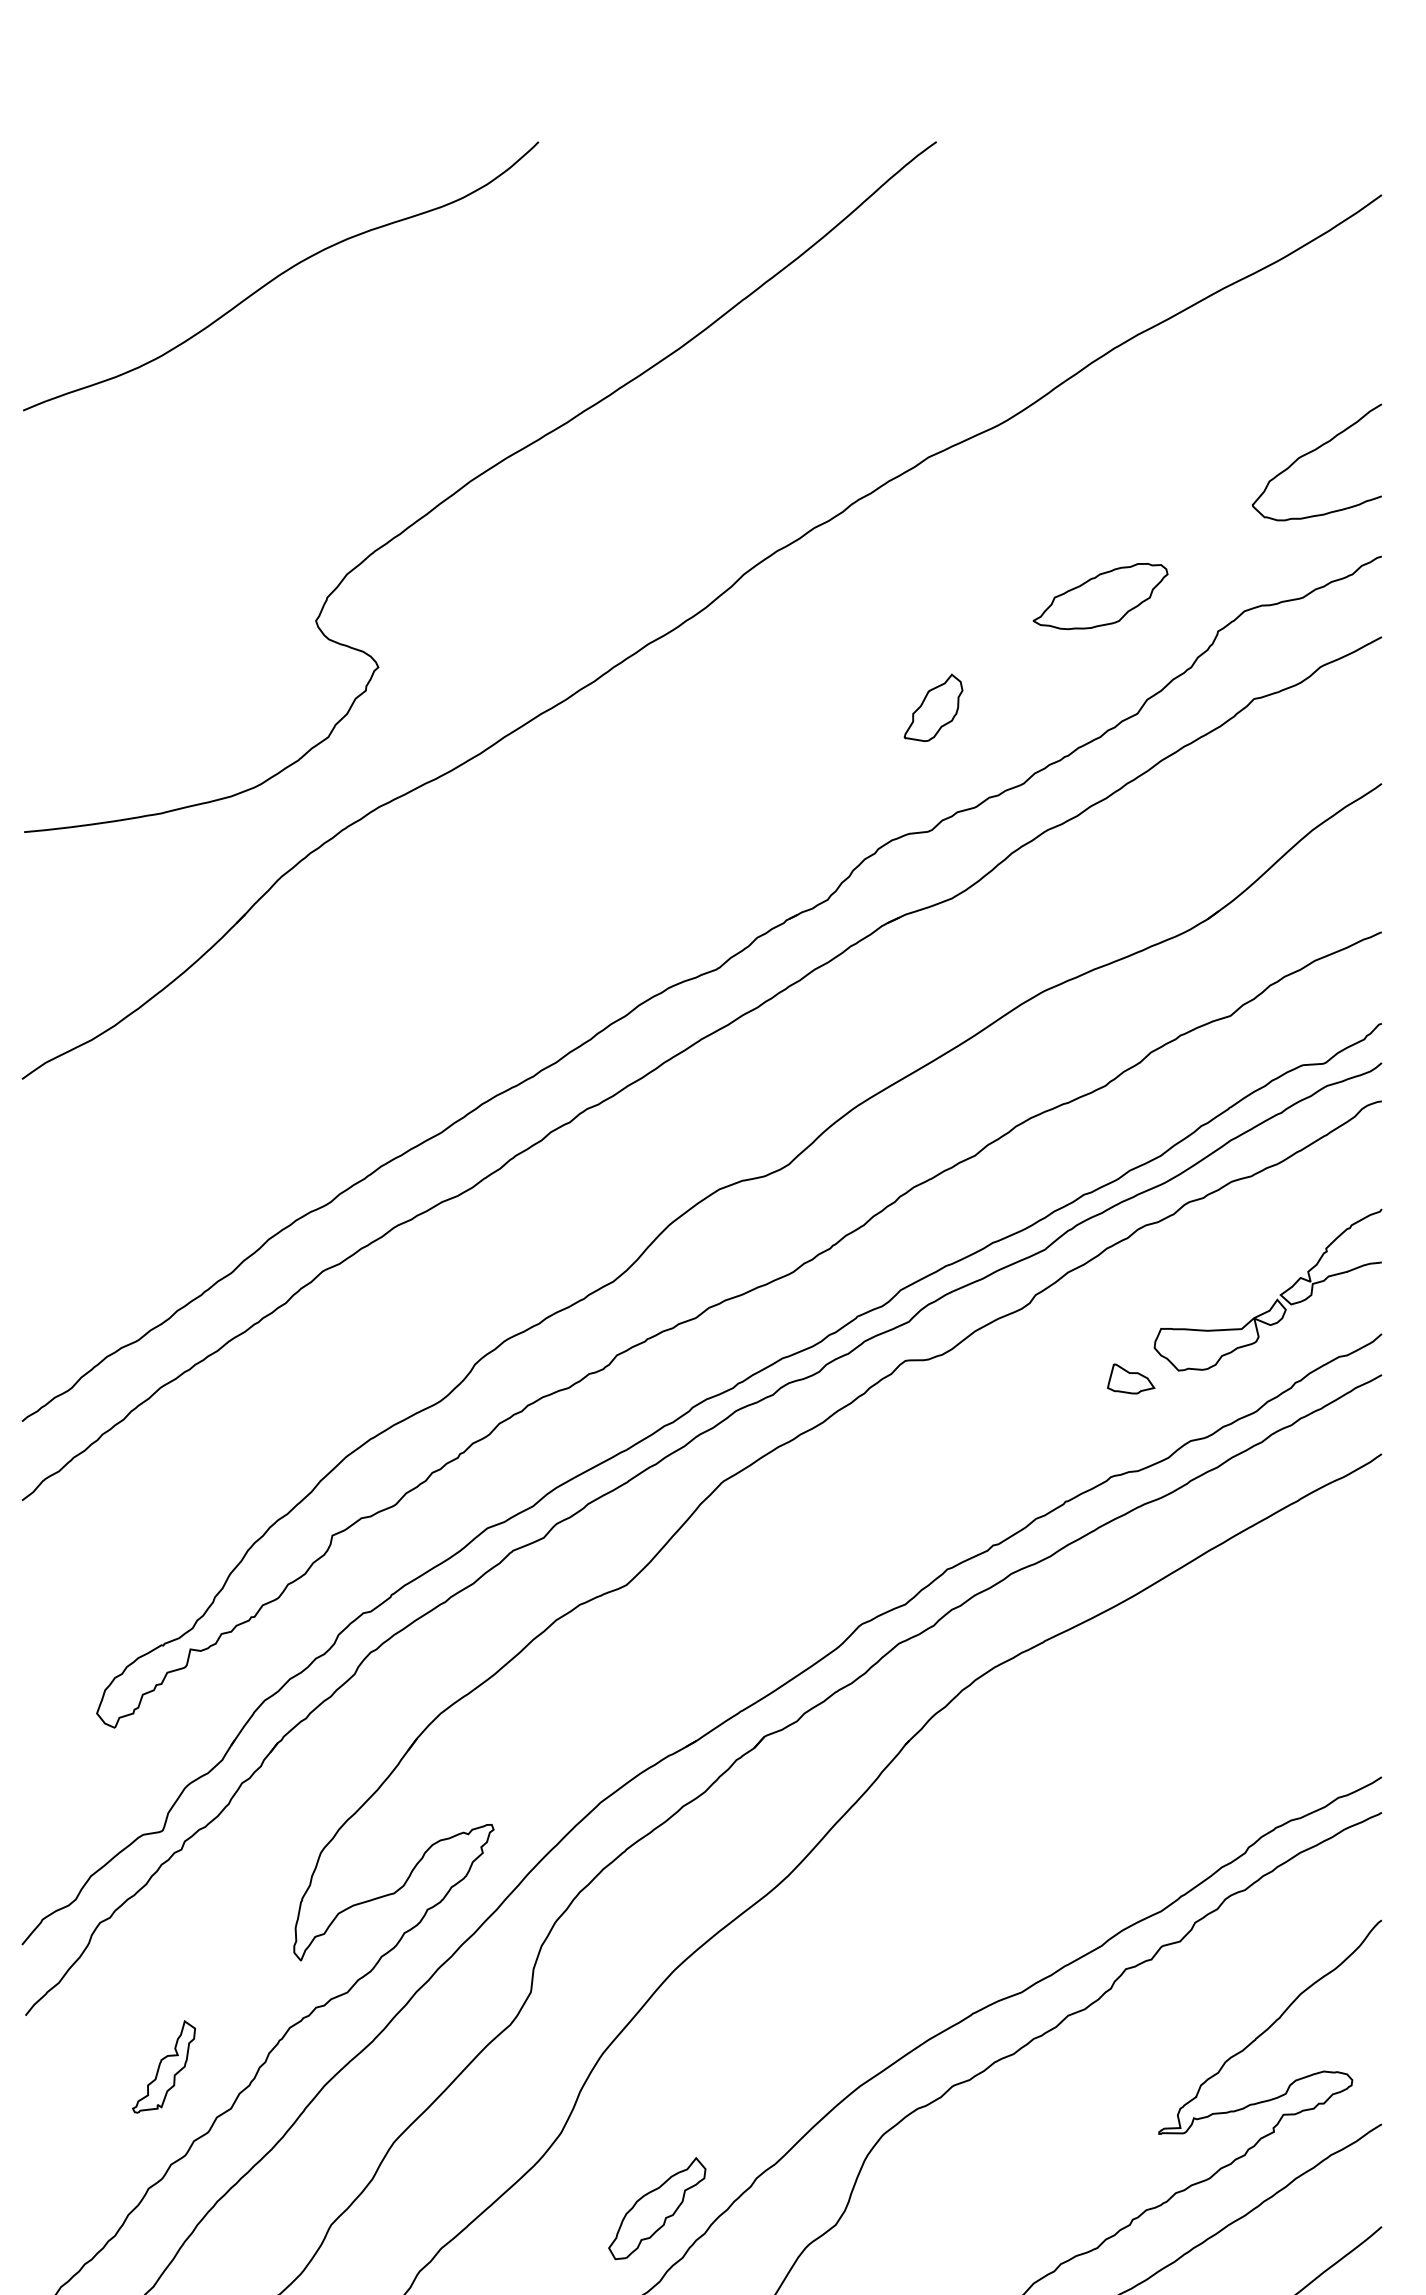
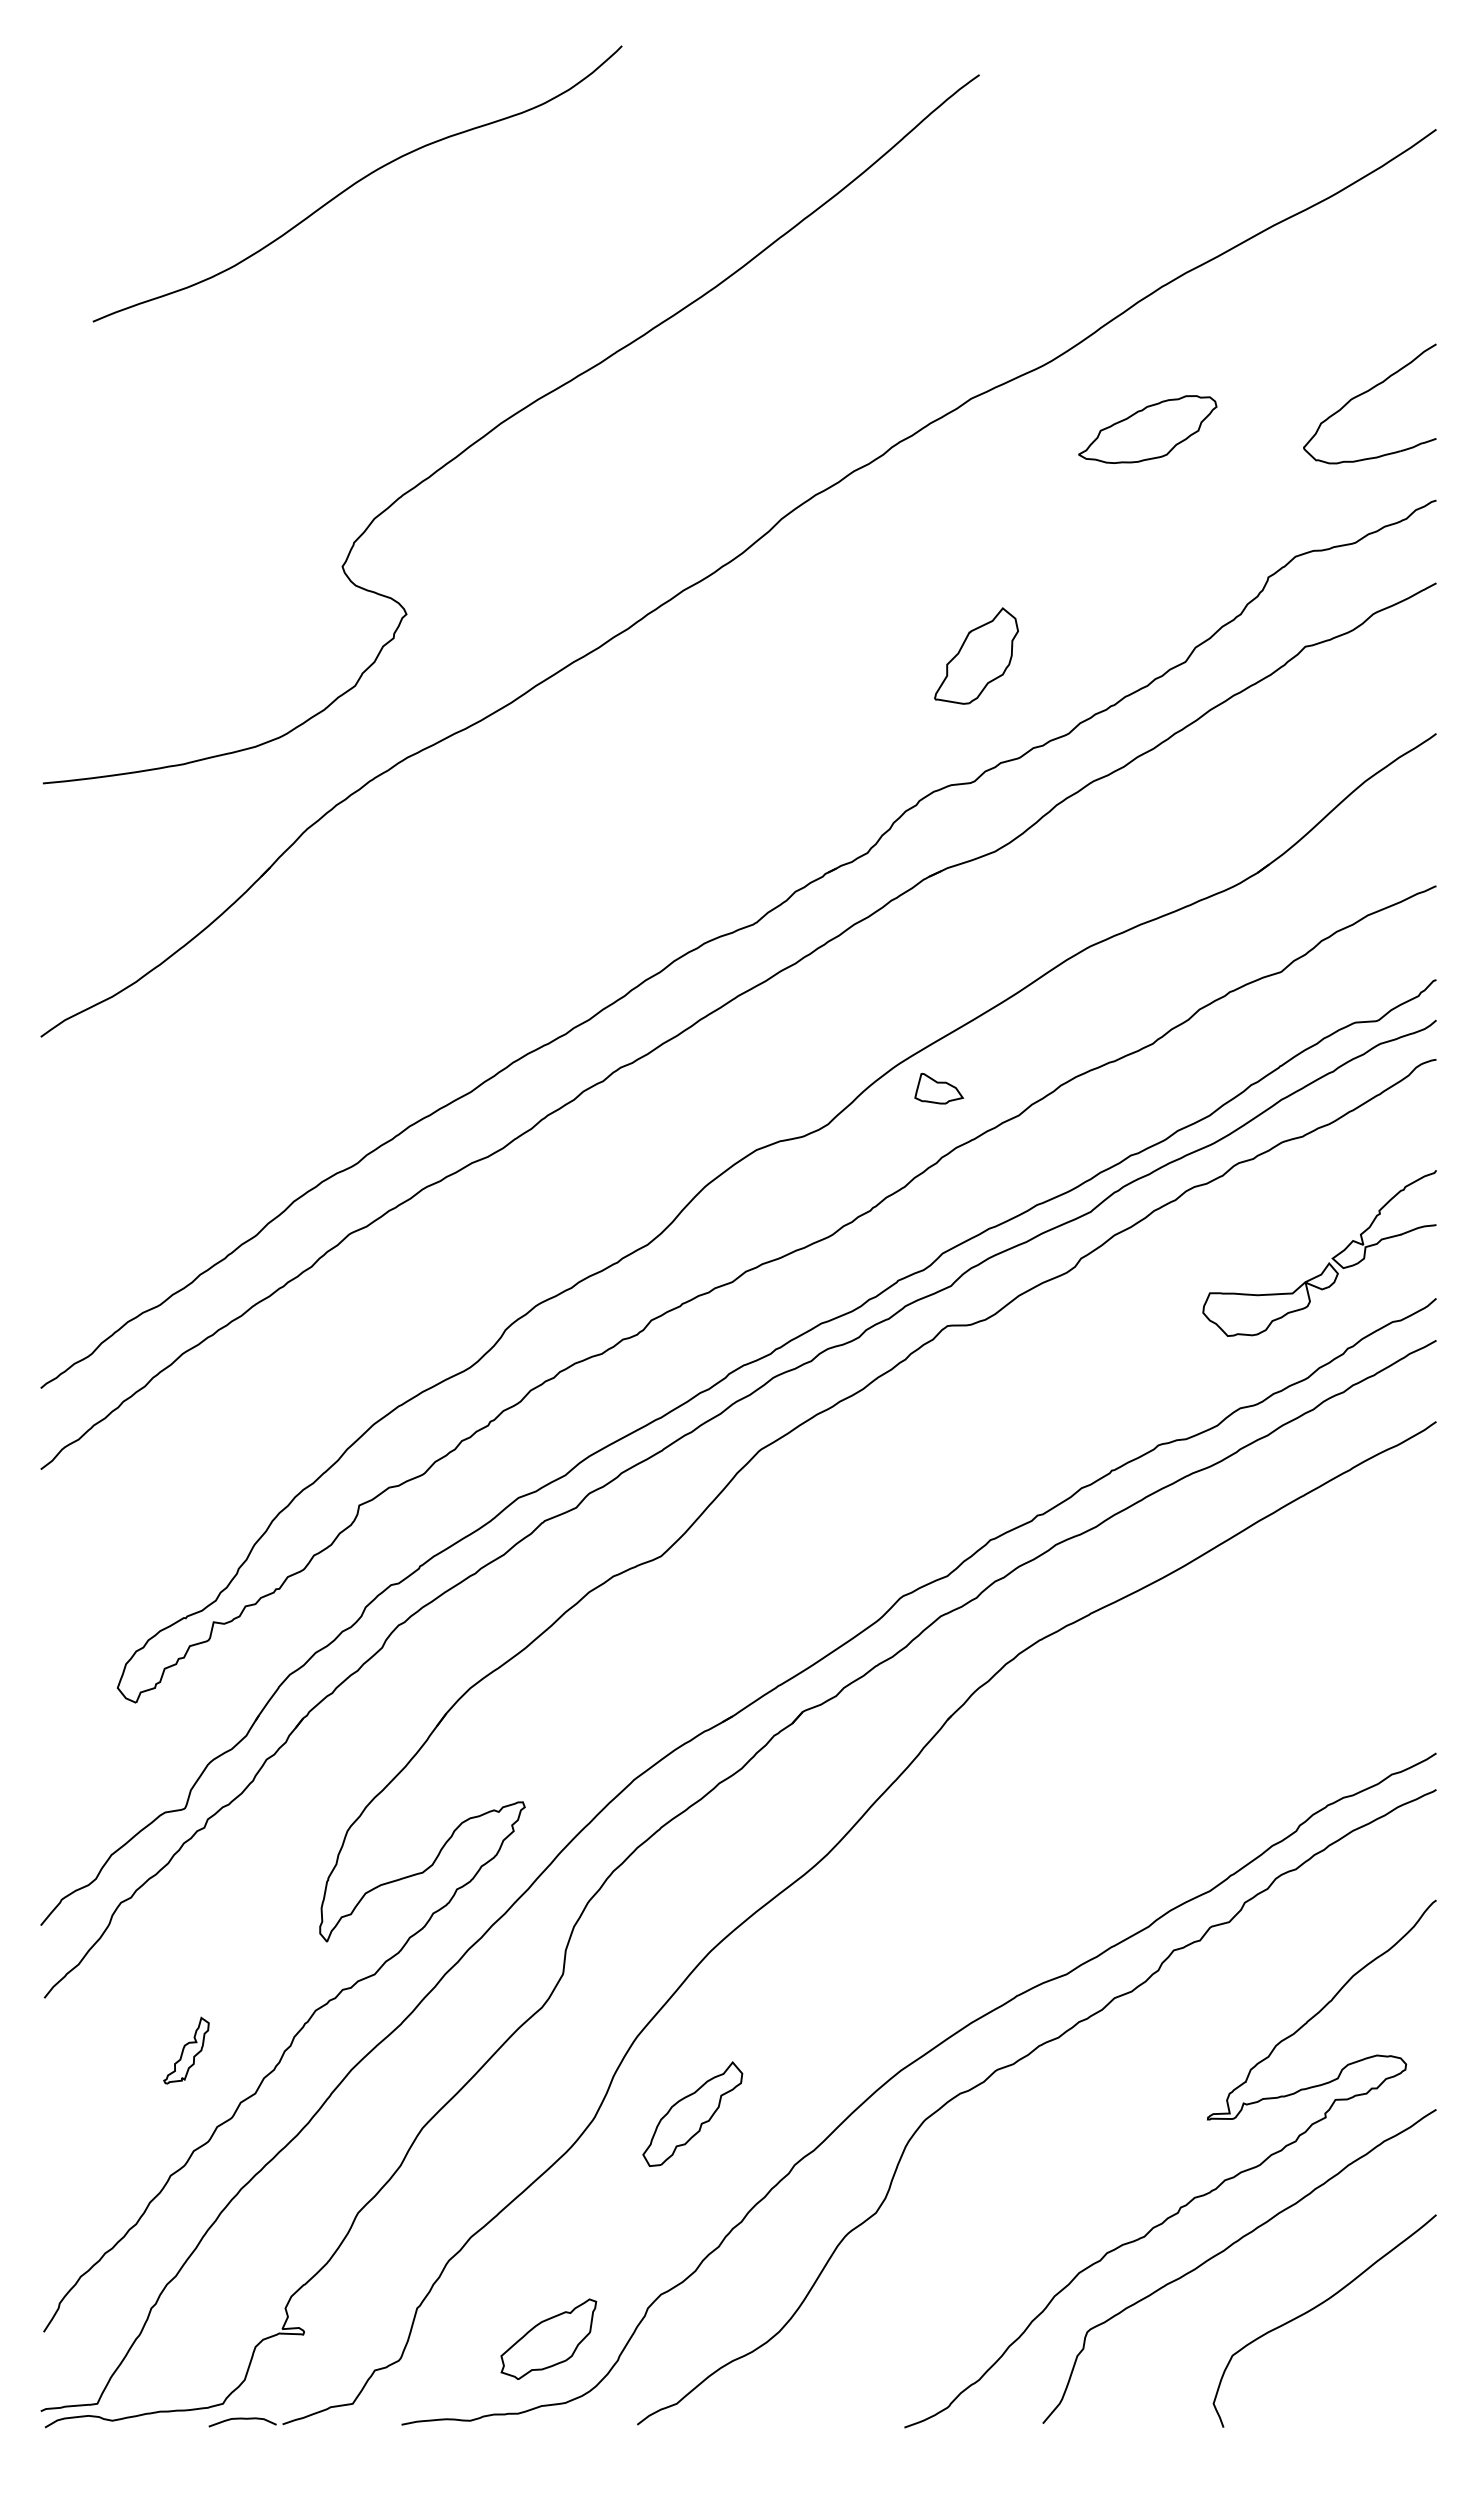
curve: (280, 275) -> (357, 183), moved
part: (1100, 596) -> (1147, 429), moved
part: (932, 707) -> (975, 655), size x1.4
part: (1131, 1378) -> (939, 1088), moved
part: (164, 2066) -> (186, 2050), size x0.7
part: (657, 2207) -> (692, 2113), moved

